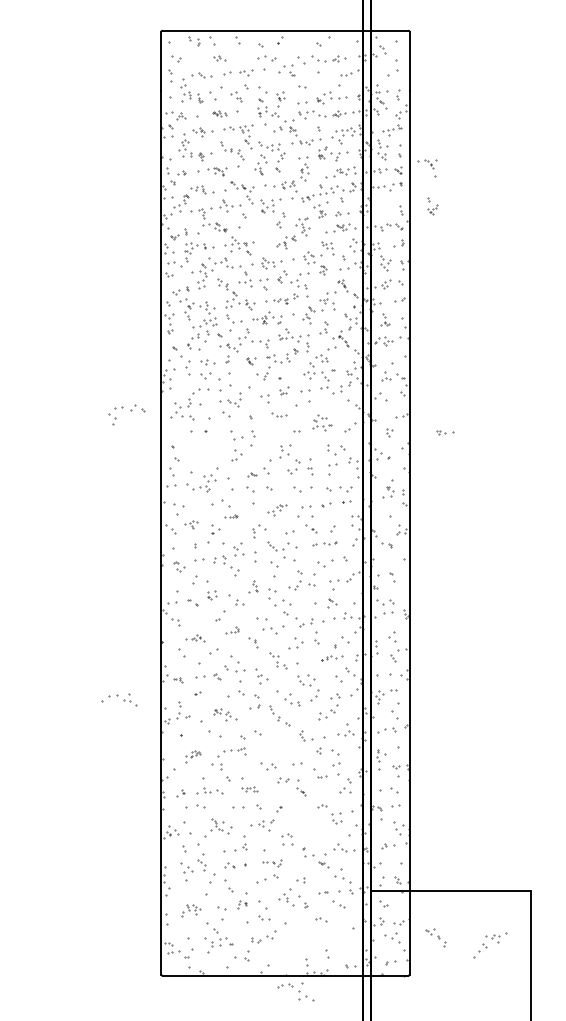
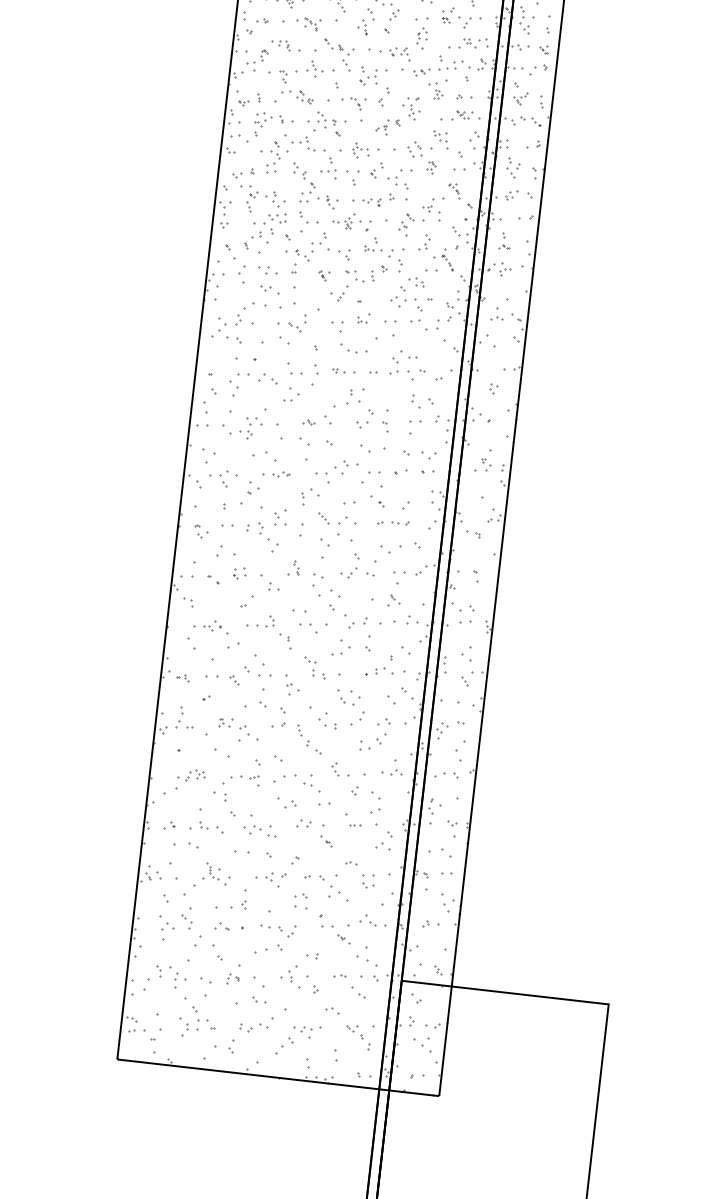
part: (427, 168) -> (353, 109), moved
part: (432, 206) -> (520, 94), moved
part: (210, 377) -> (269, 290), size x0.71
part: (126, 414) -> (252, 384), moved
part: (279, 414) -> (353, 348), size x1.43
part: (322, 422) -> (408, 365), size x1.43
part: (445, 432) -> (344, 371), moved
part: (277, 509) -> (336, 471), size x1.67
part: (231, 516) -> (276, 473), size x1.67
part: (191, 524) -> (222, 478), size x1.67
part: (232, 629) -> (260, 620), size x1.67
part: (195, 638) -> (211, 626), size x1.43
part: (331, 658) -> (384, 672), size x1.43
part: (119, 699) -> (297, 781), moved
part: (225, 714) -> (239, 729), size x1.43
part: (192, 756) -> (189, 779), size x1.43
part: (249, 788) -> (259, 829), size x1.67
part: (272, 863) -> (277, 930), size x1.43
part: (191, 910) -> (165, 979), size x1.67
part: (435, 937) -> (357, 1036), moved
part: (490, 945) -> (298, 1040), moved
part: (295, 991) -> (326, 885), moved

